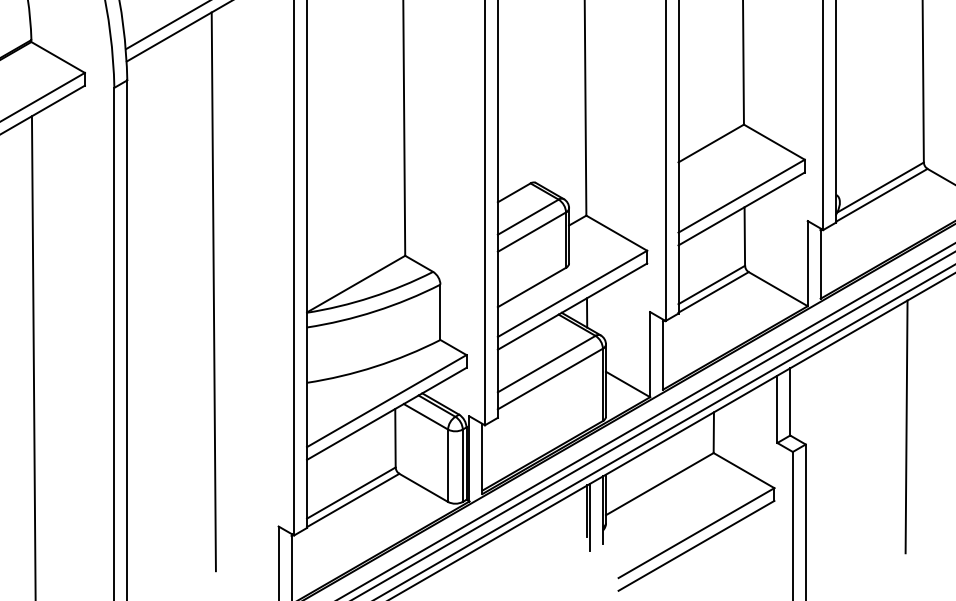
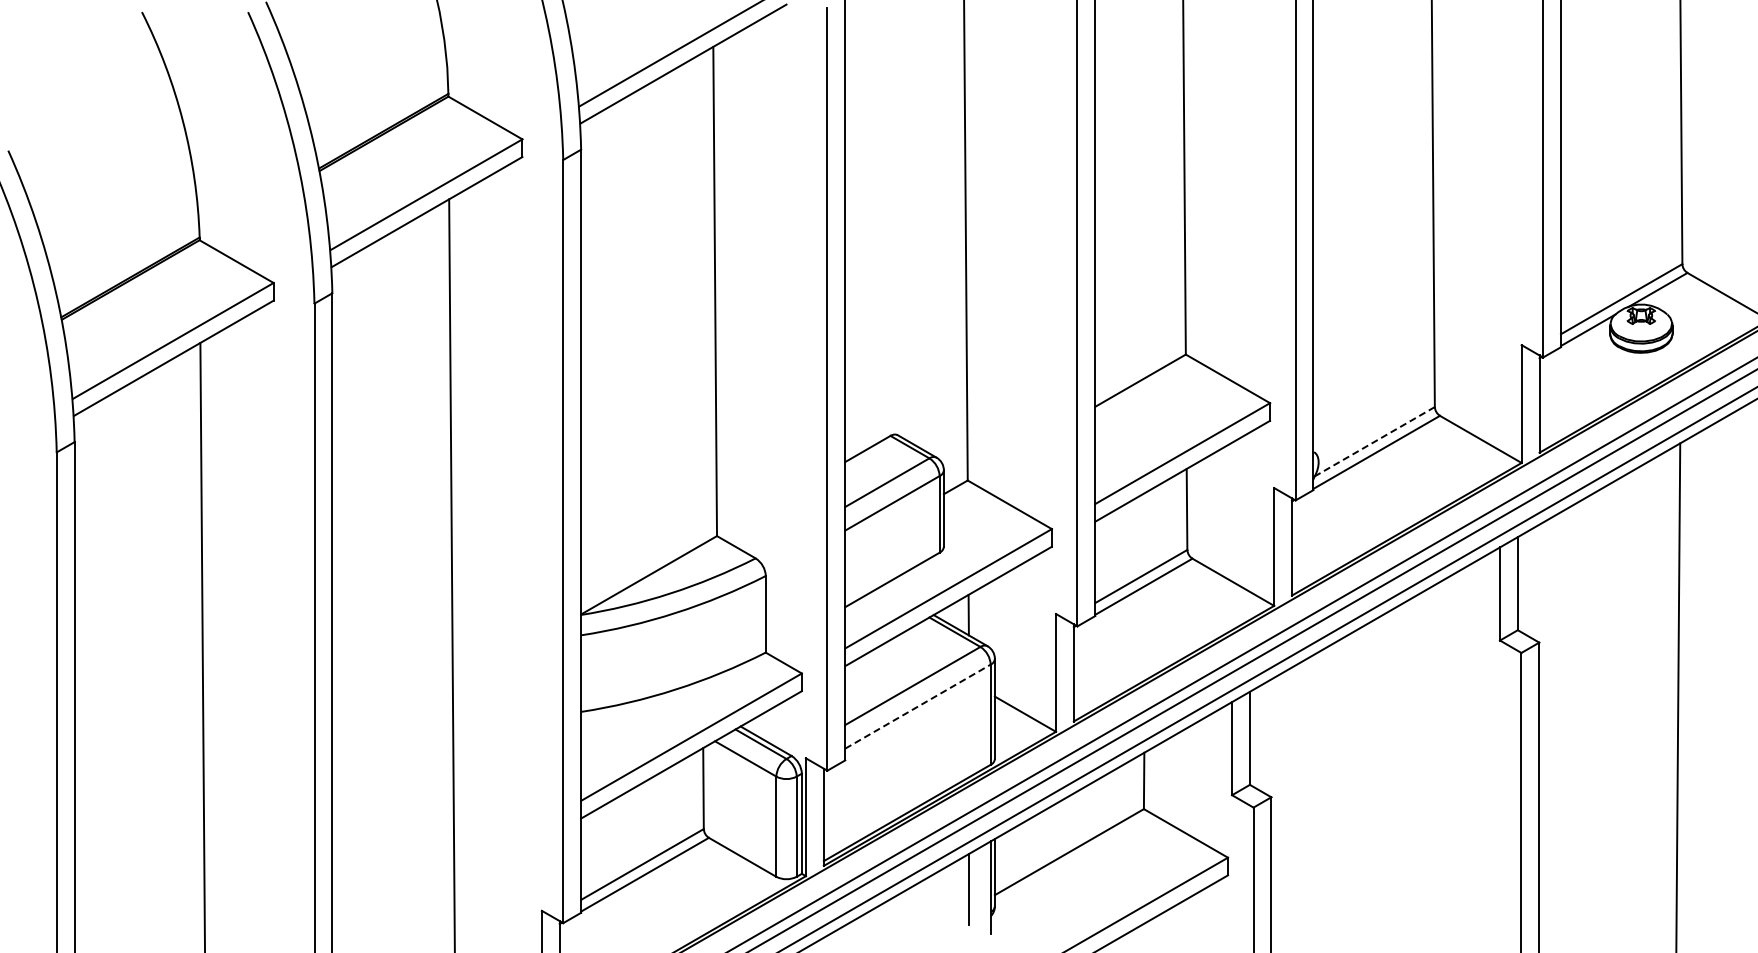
line: (880, 187) -> (1374, 441), solid -> dashed
line: (550, 378) -> (917, 706), solid -> dashed
line: (906, 426) -> (1410, 772), removed
line: (590, 516) -> (973, 897), removed

